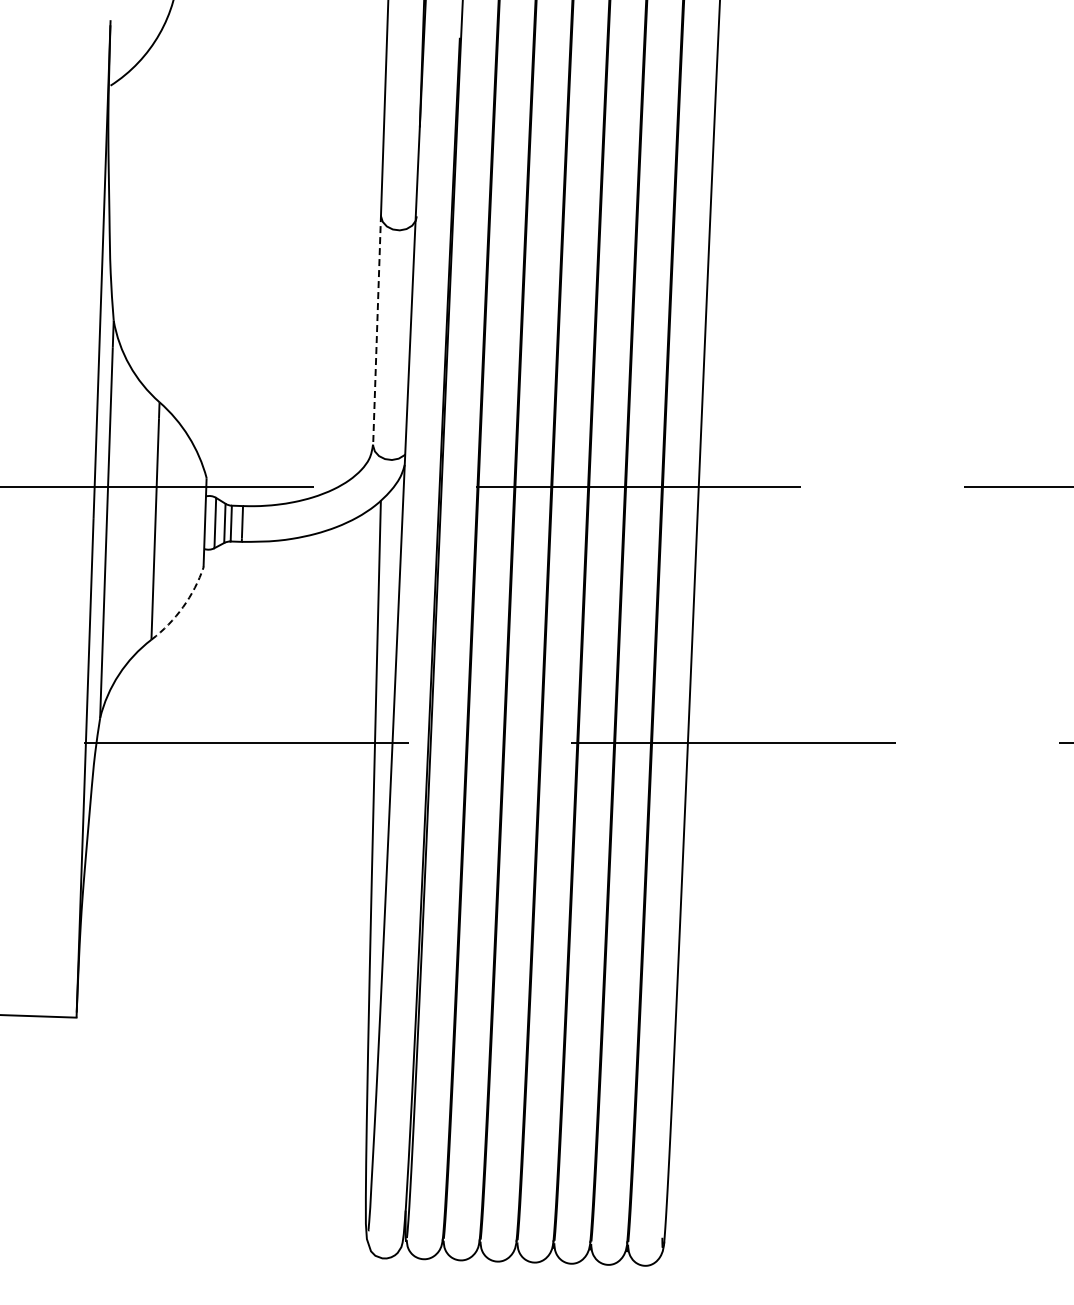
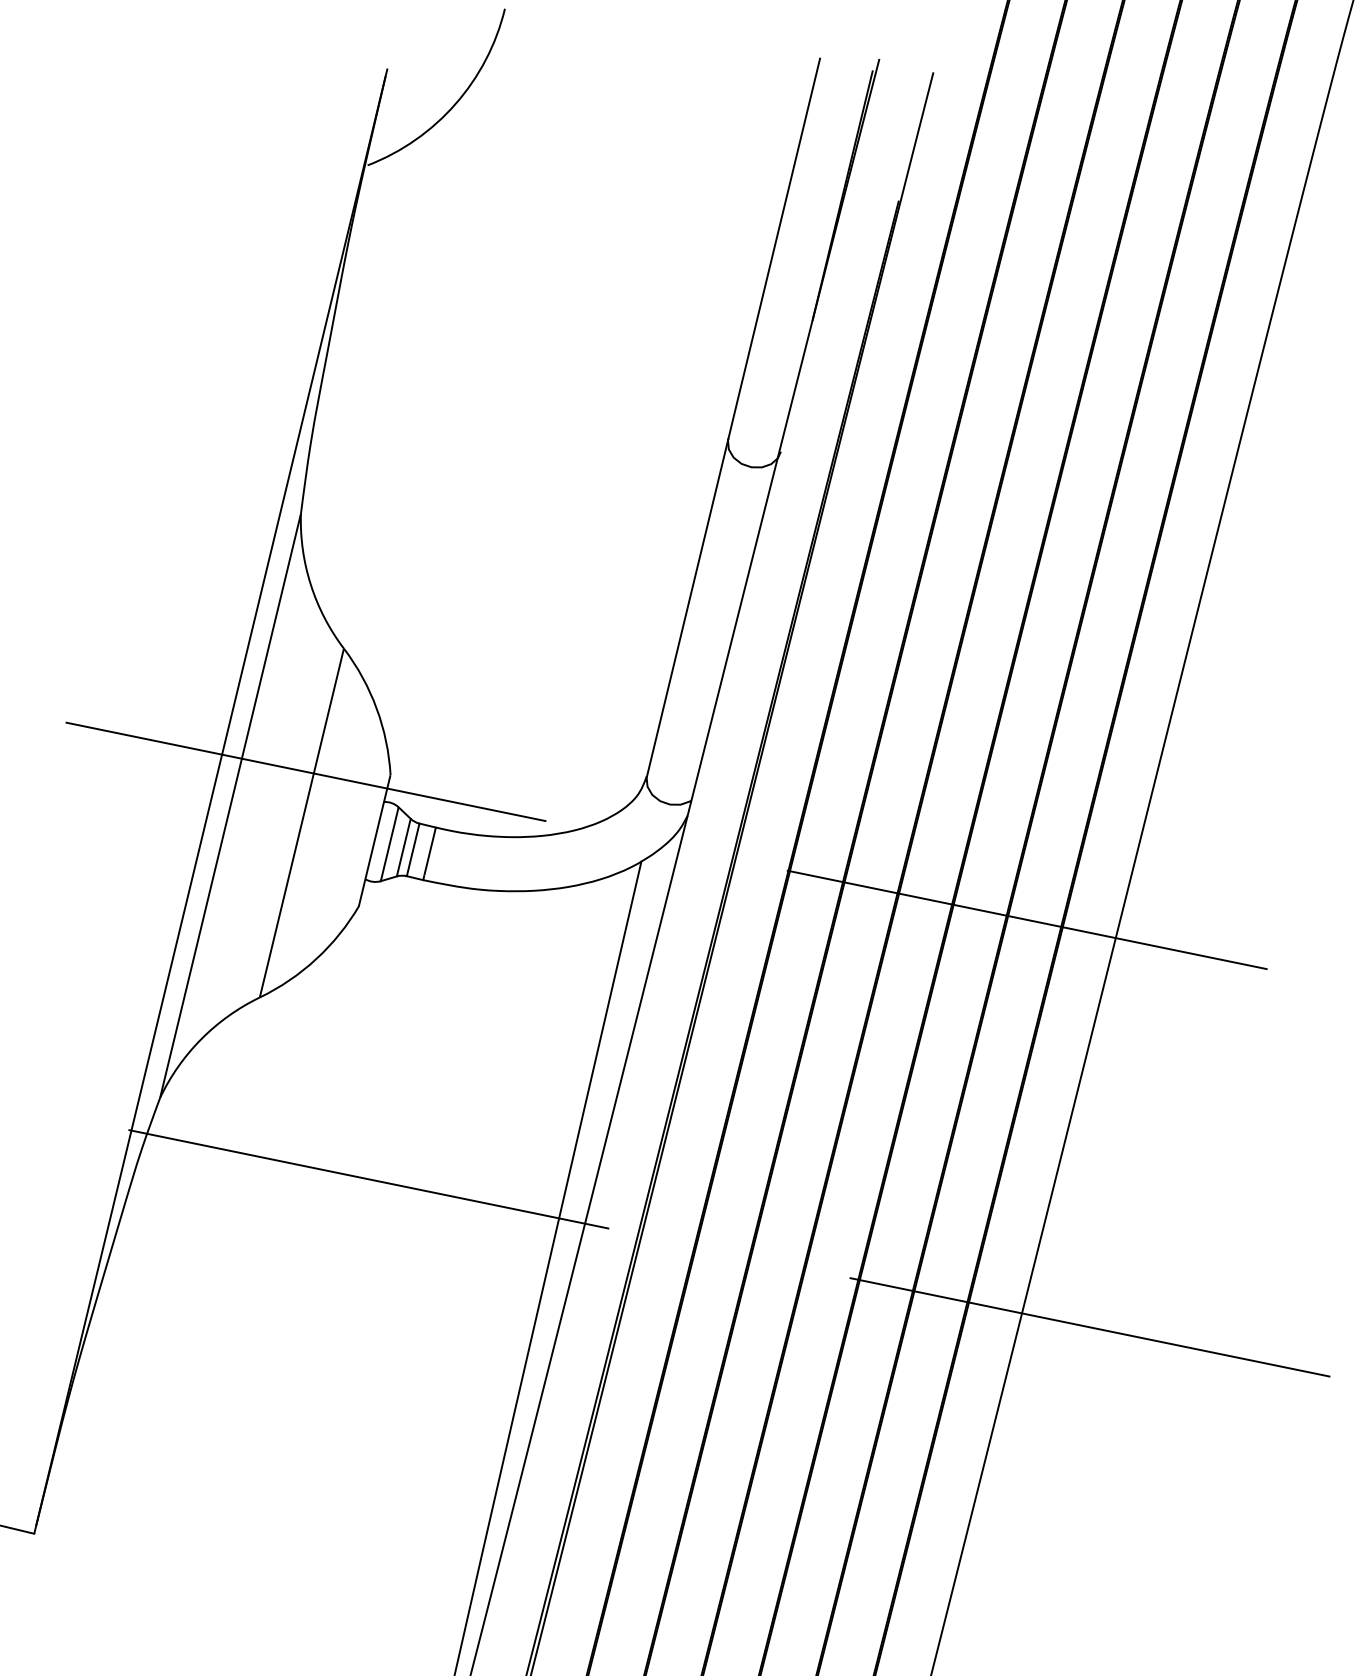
line: (377, 329) -> (688, 607), dashed -> solid
arc: (183, 607) -> (317, 959), dashed -> solid

